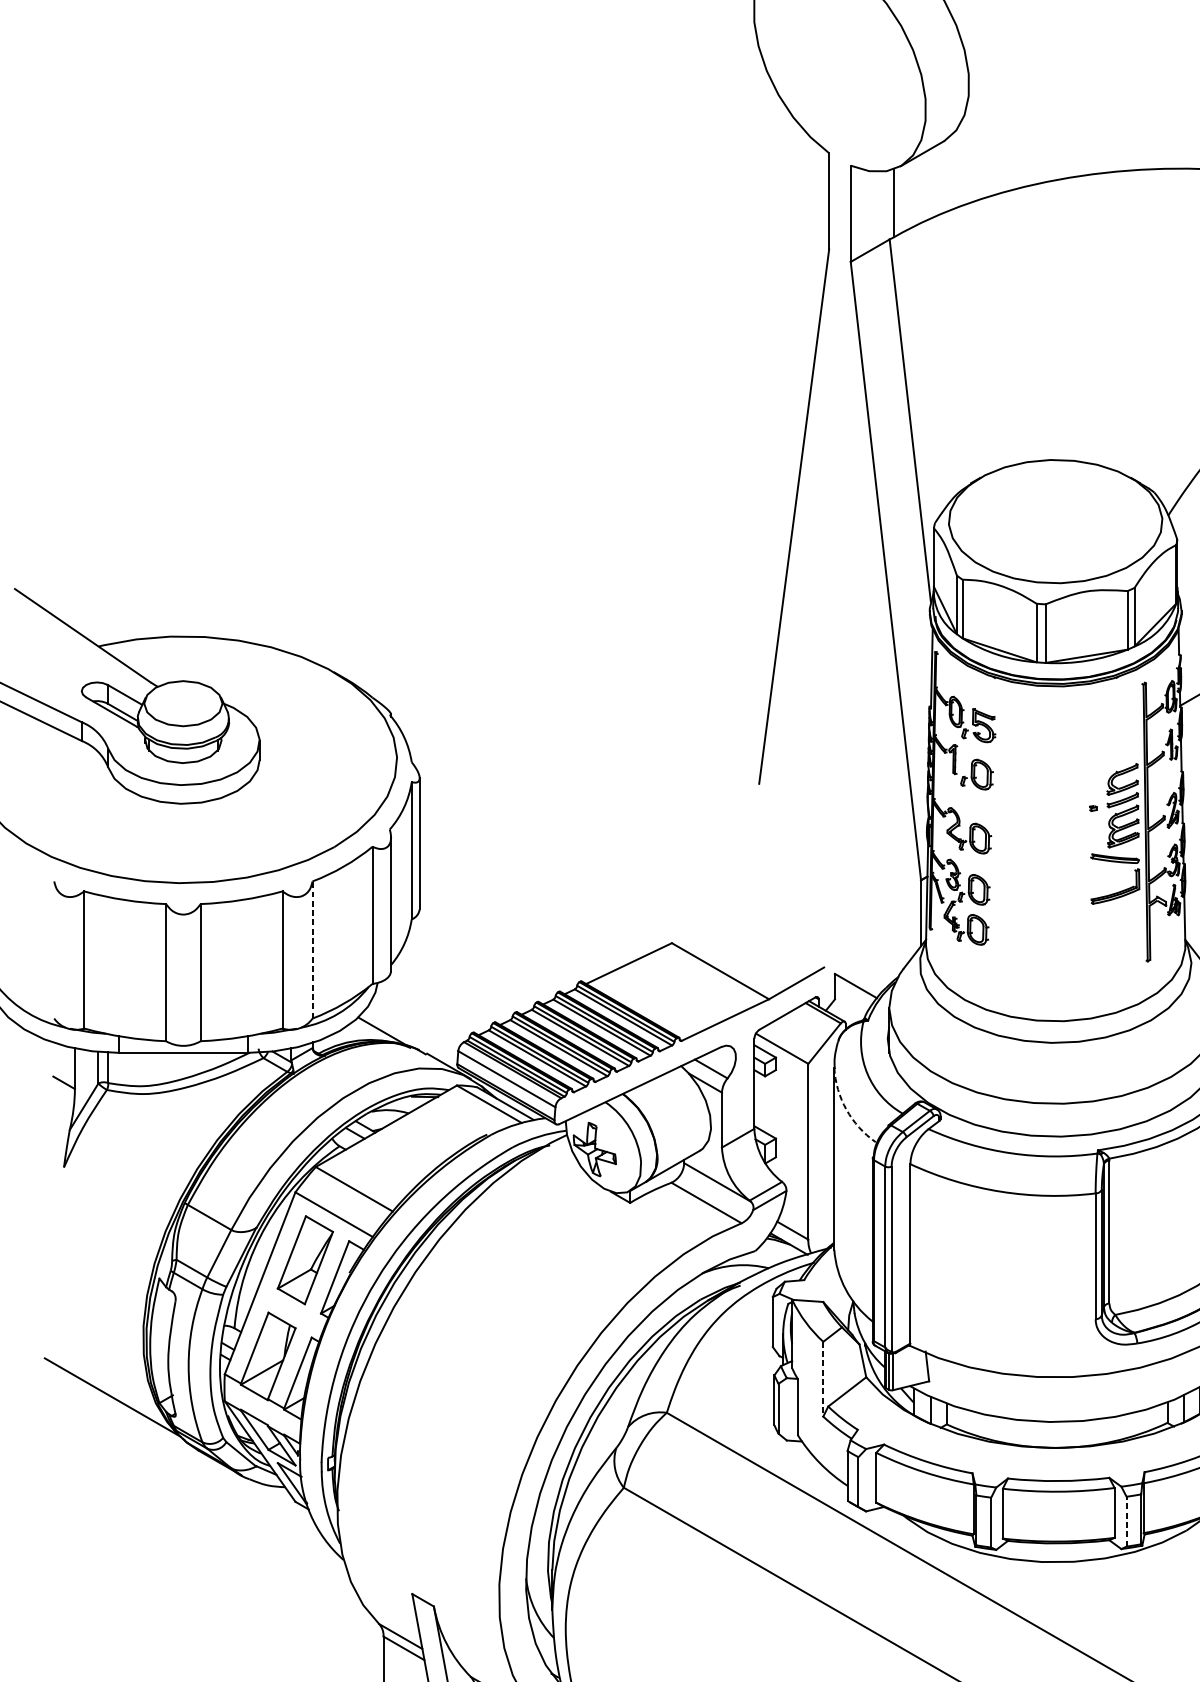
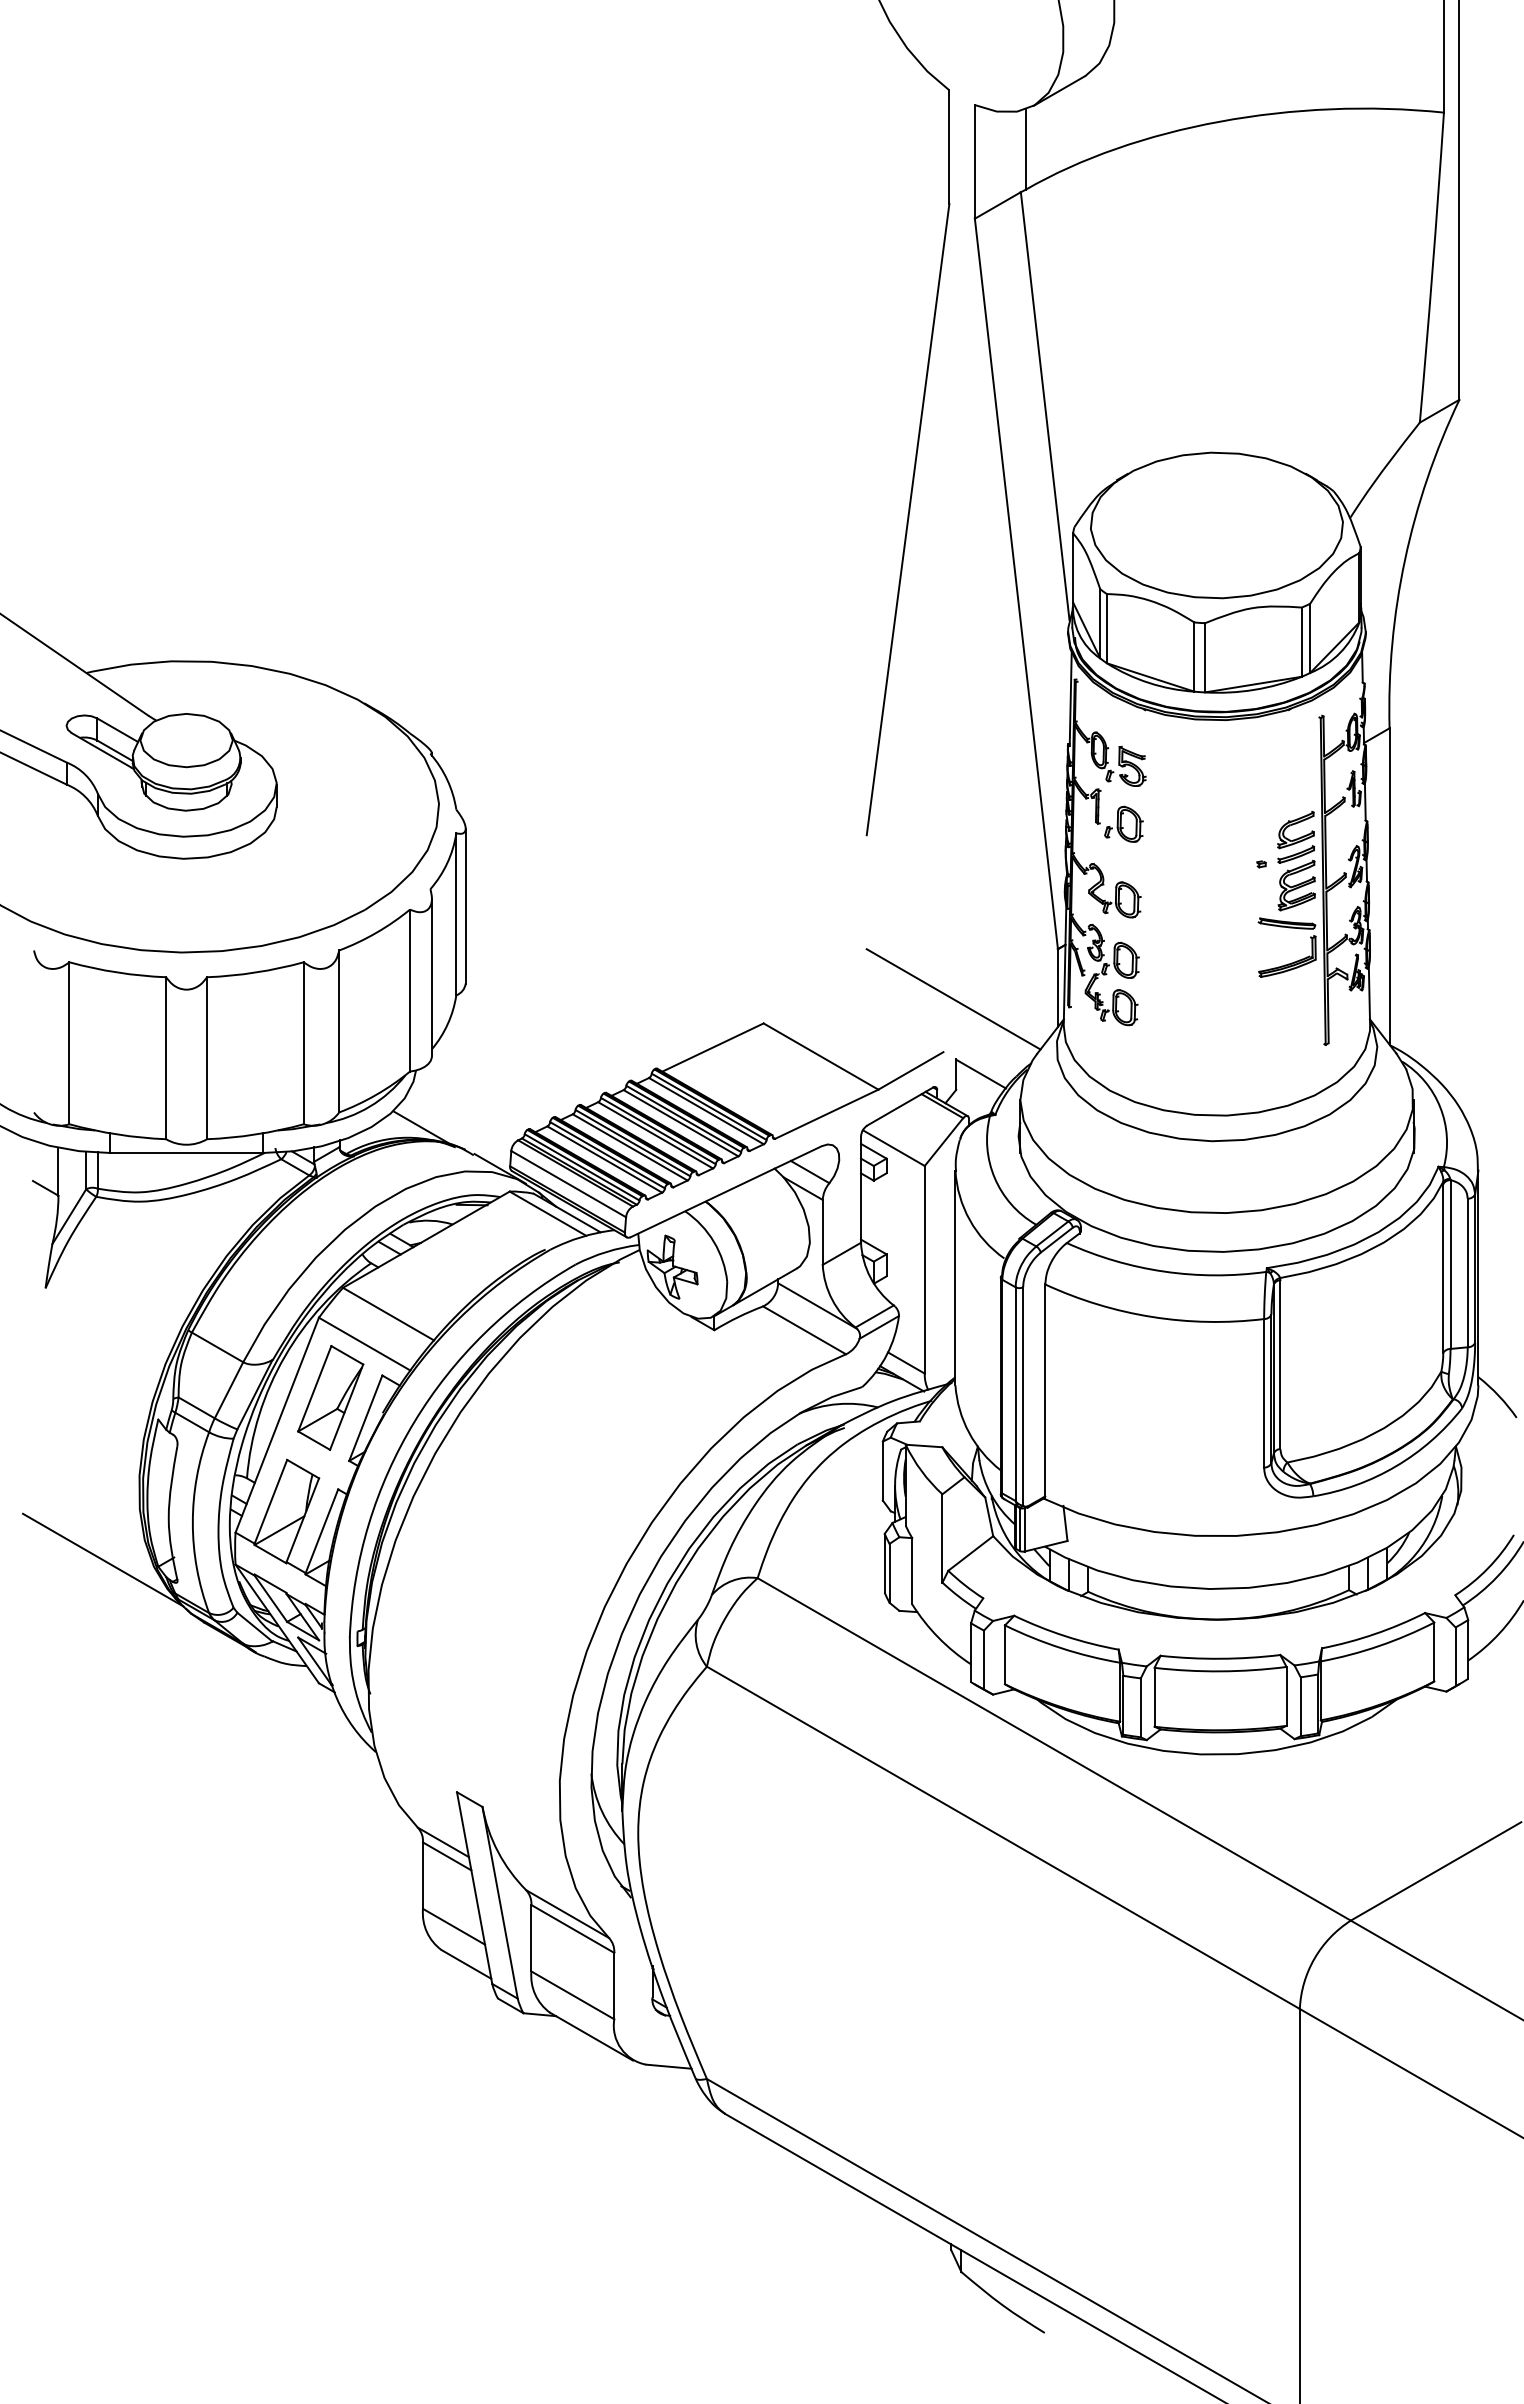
line: (832, 922) -> (953, 999), added
line: (312, 950) -> (339, 1031), dashed -> solid
arc: (846, 1110) -> (969, 1220), dashed -> solid
line: (823, 1379) -> (942, 1538), dashed -> solid
line: (1126, 1521) -> (1300, 1706), dashed -> solid

